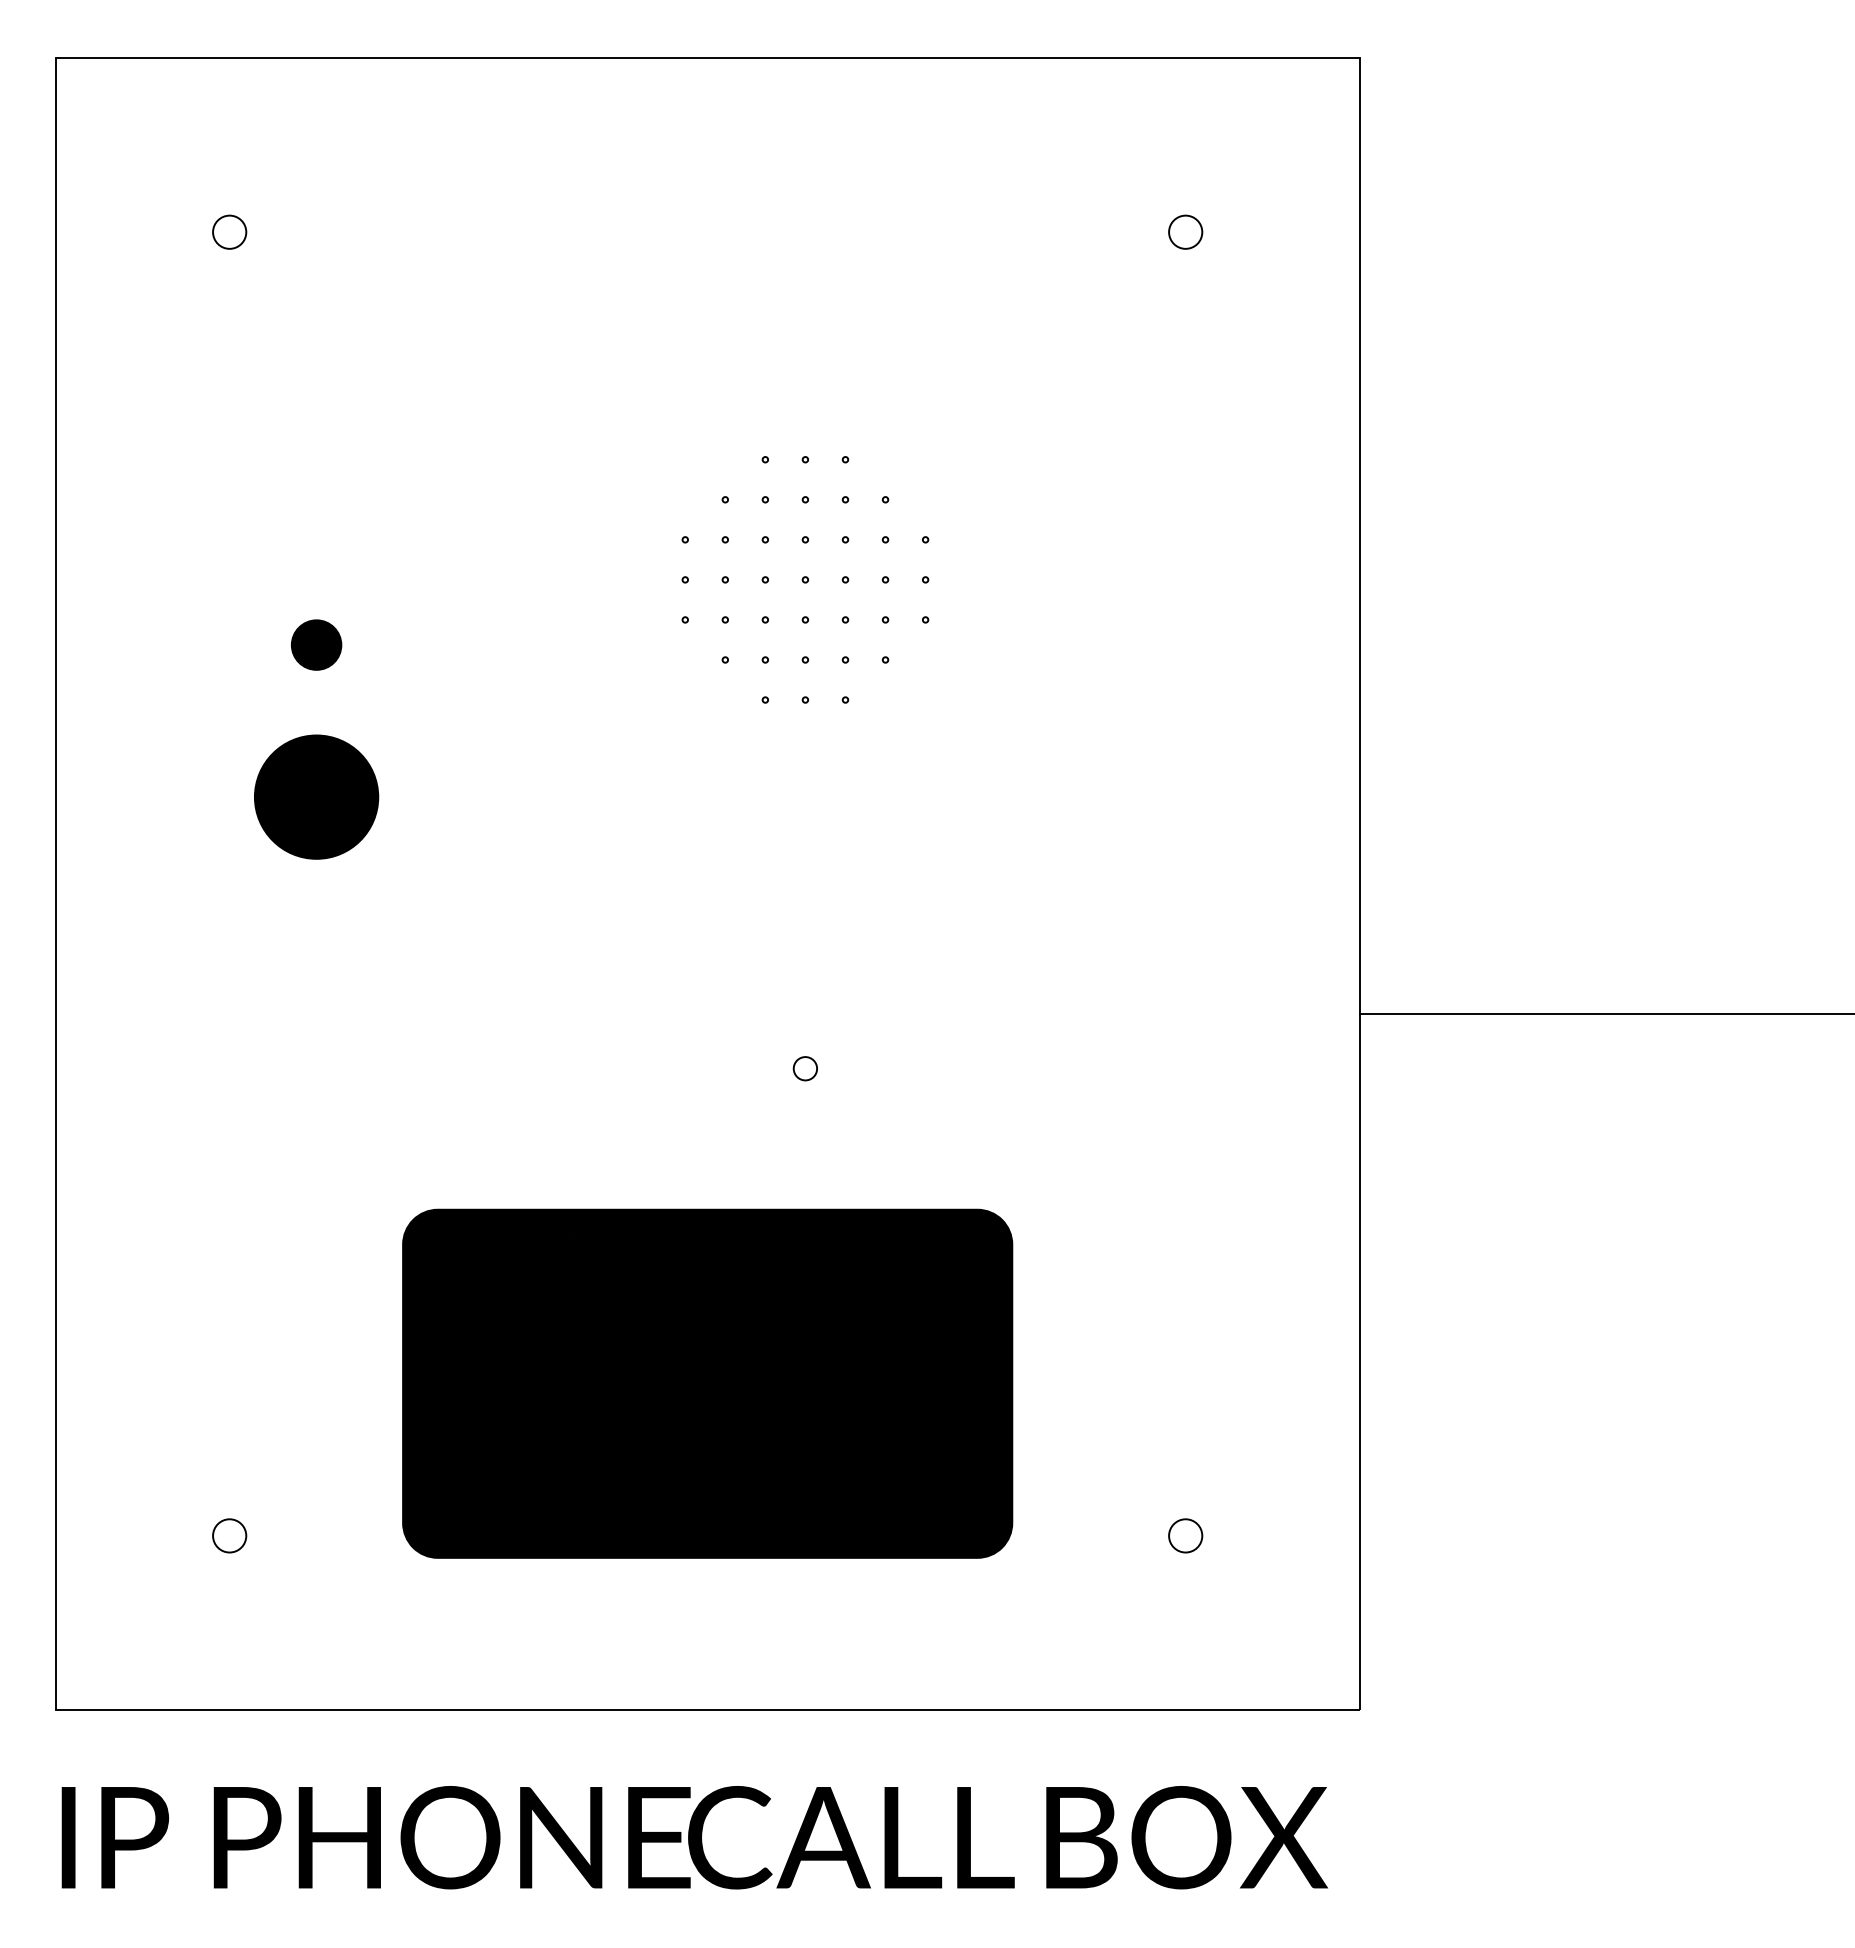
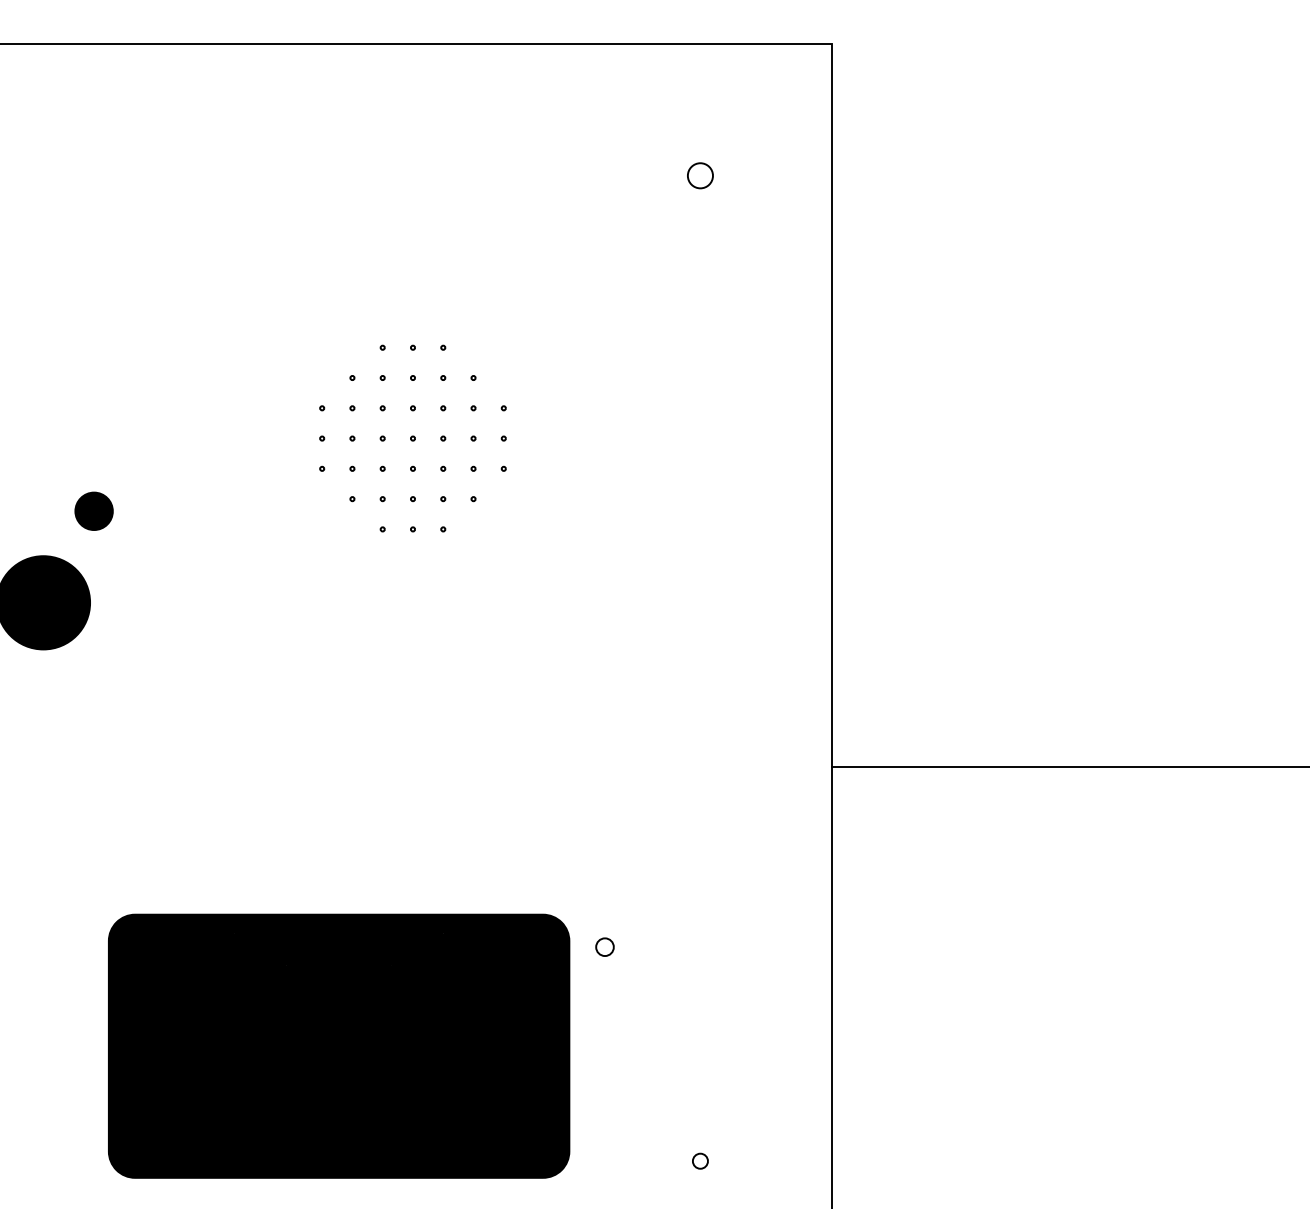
part: (316, 644) -> (94, 510), moved
circle: (804, 1068) -> (604, 947), moved
circle: (1185, 1535) -> (700, 1160), size x0.6

